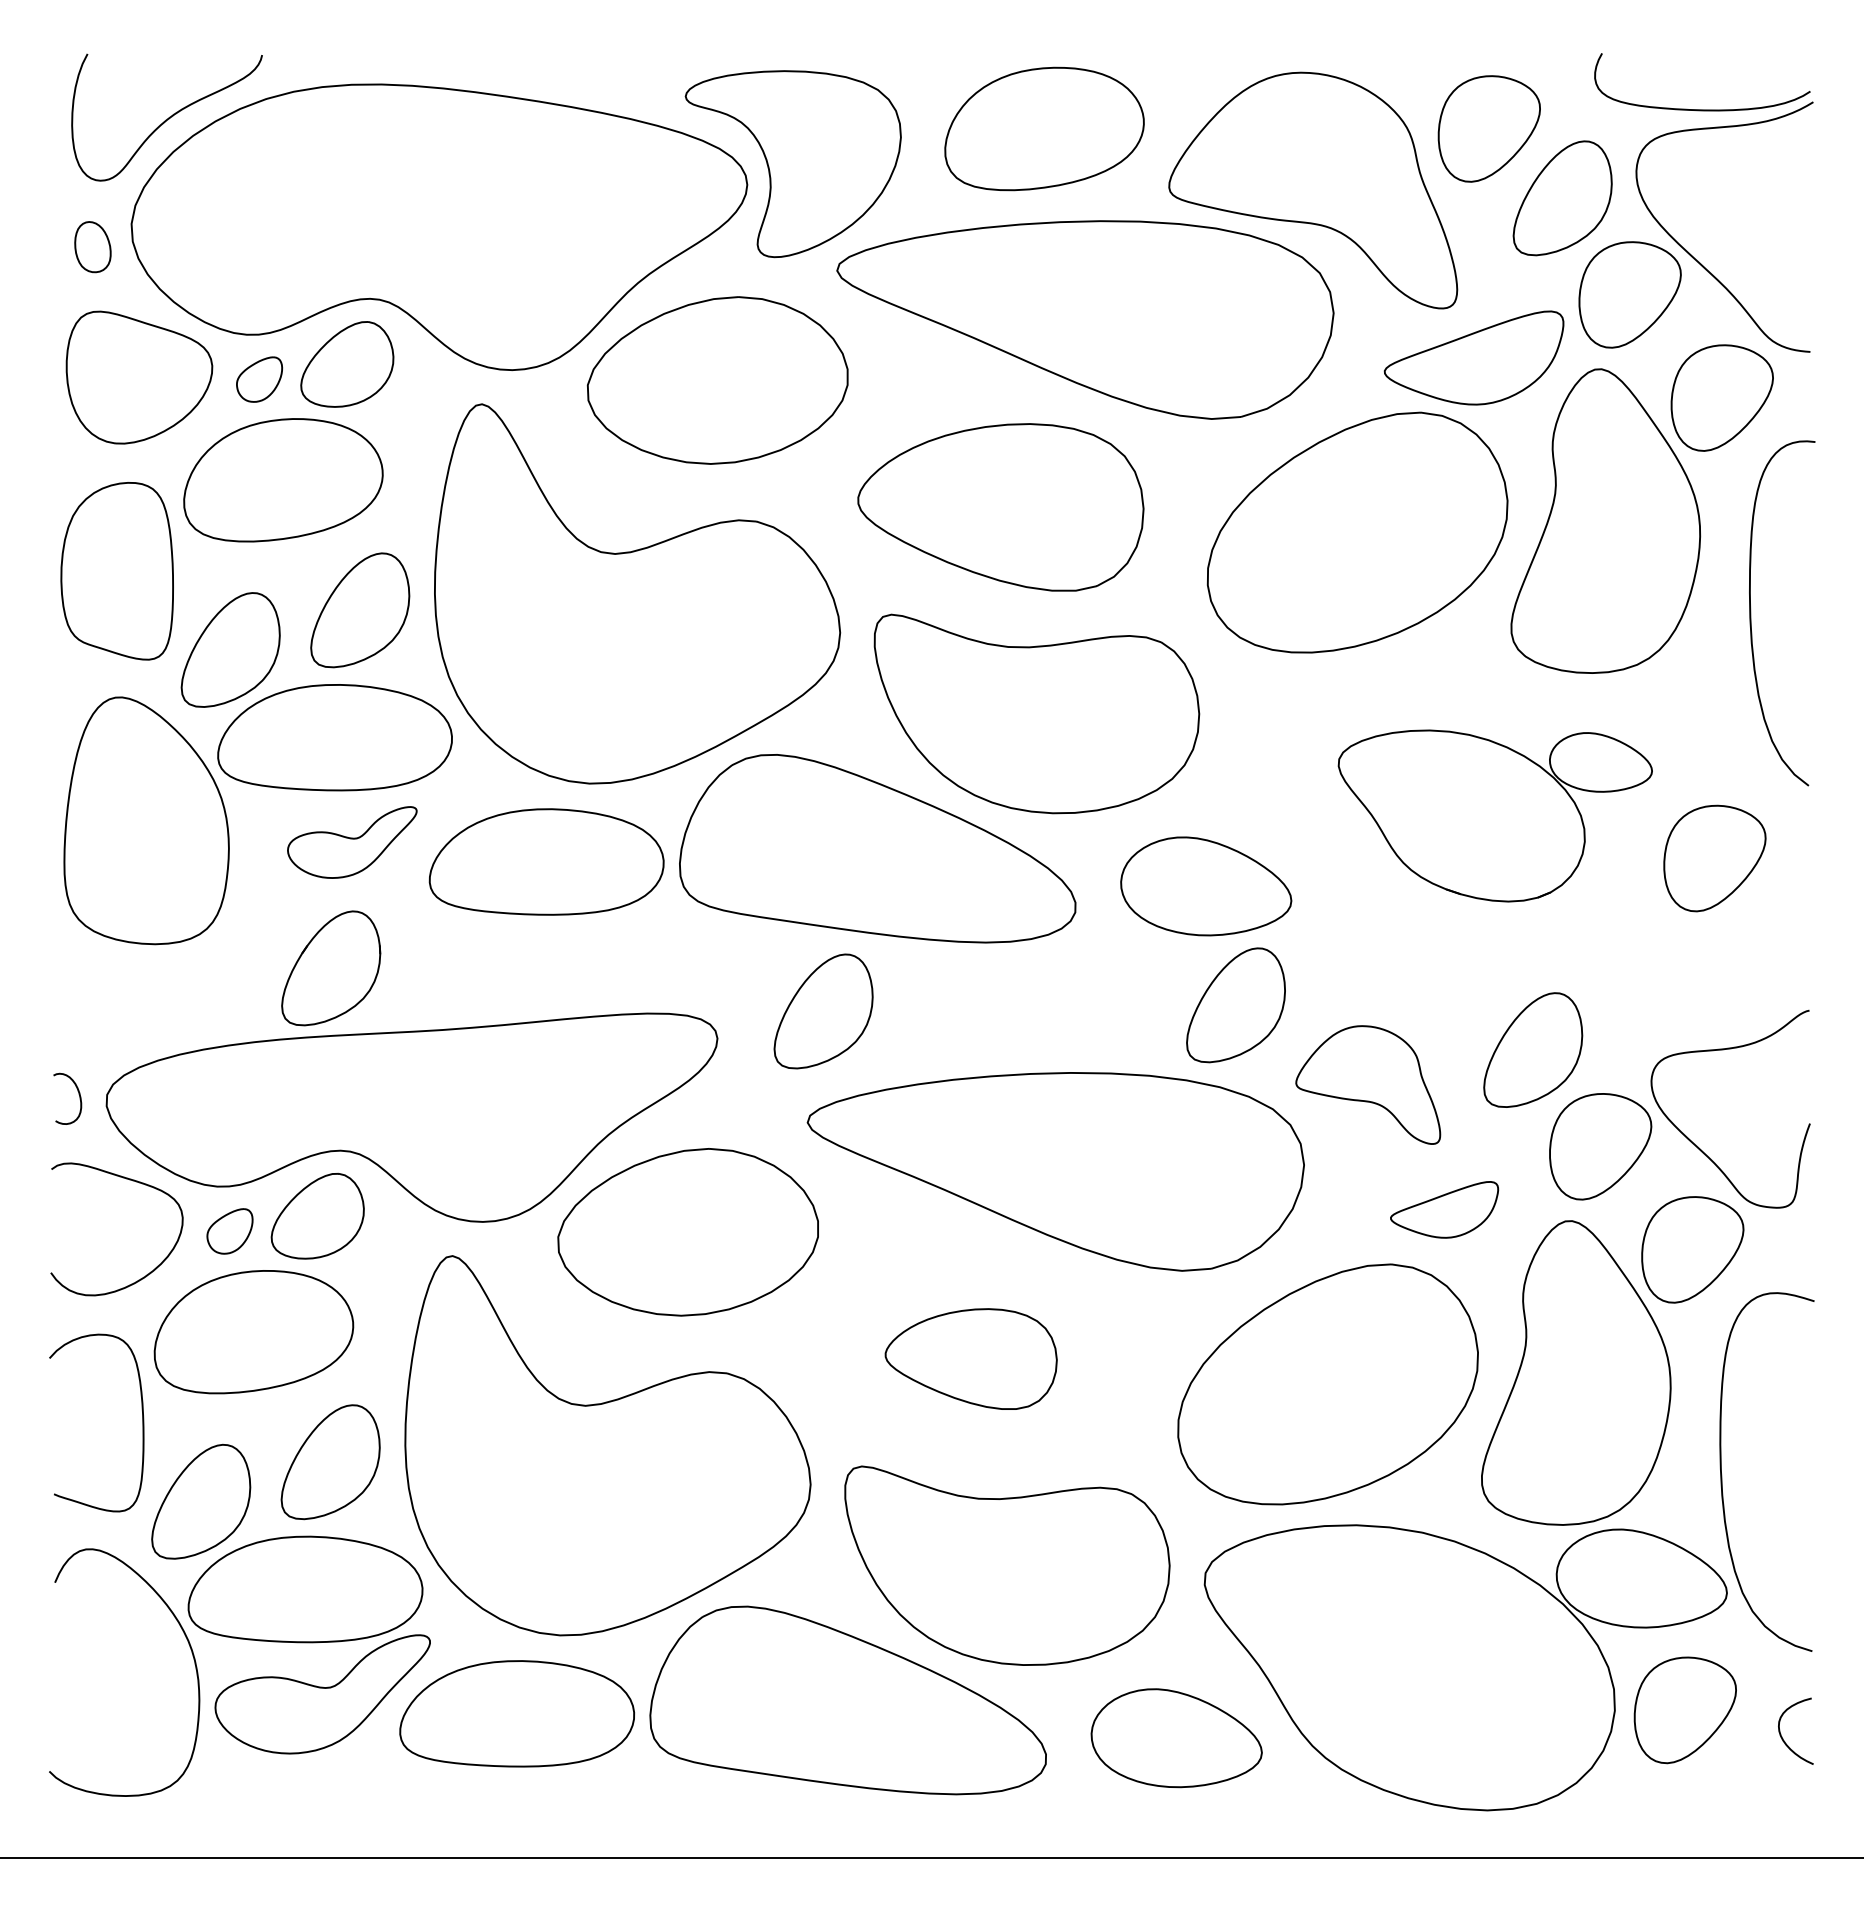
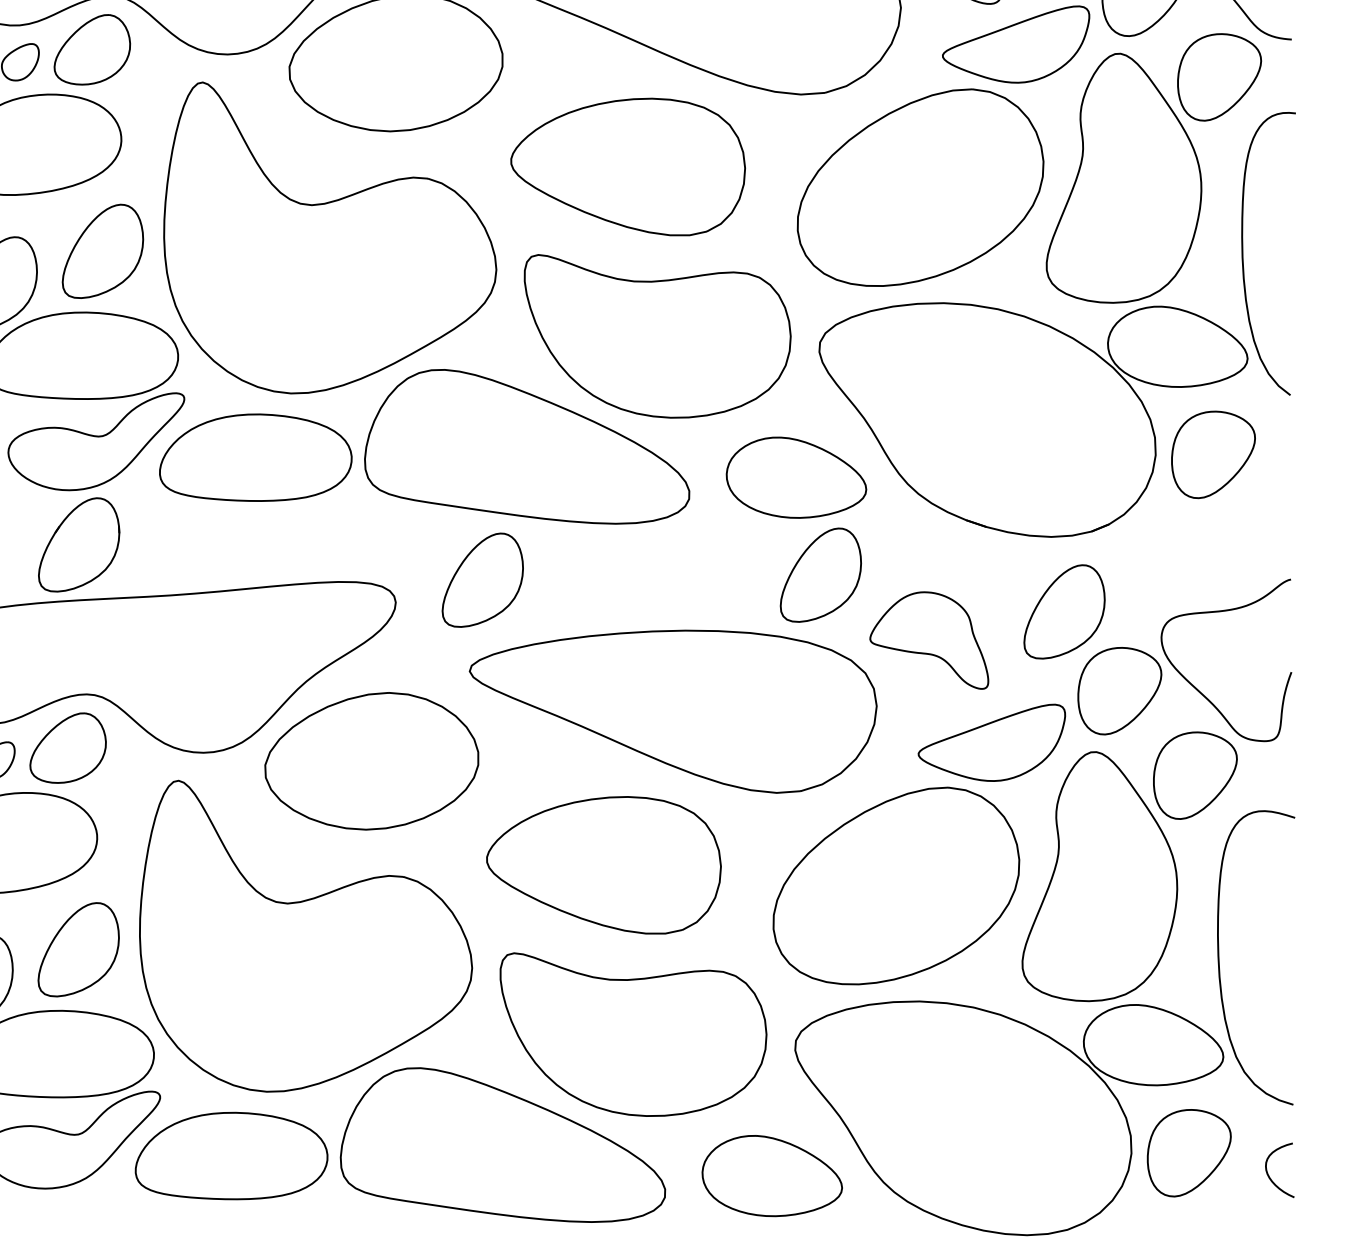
part: (1495, 815) -> (1033, 419), size x1.67
part: (352, 842) -> (96, 441), size x1.67
part: (1444, 1209) -> (991, 742), size x1.67
part: (970, 1358) -> (603, 864), size x1.67

